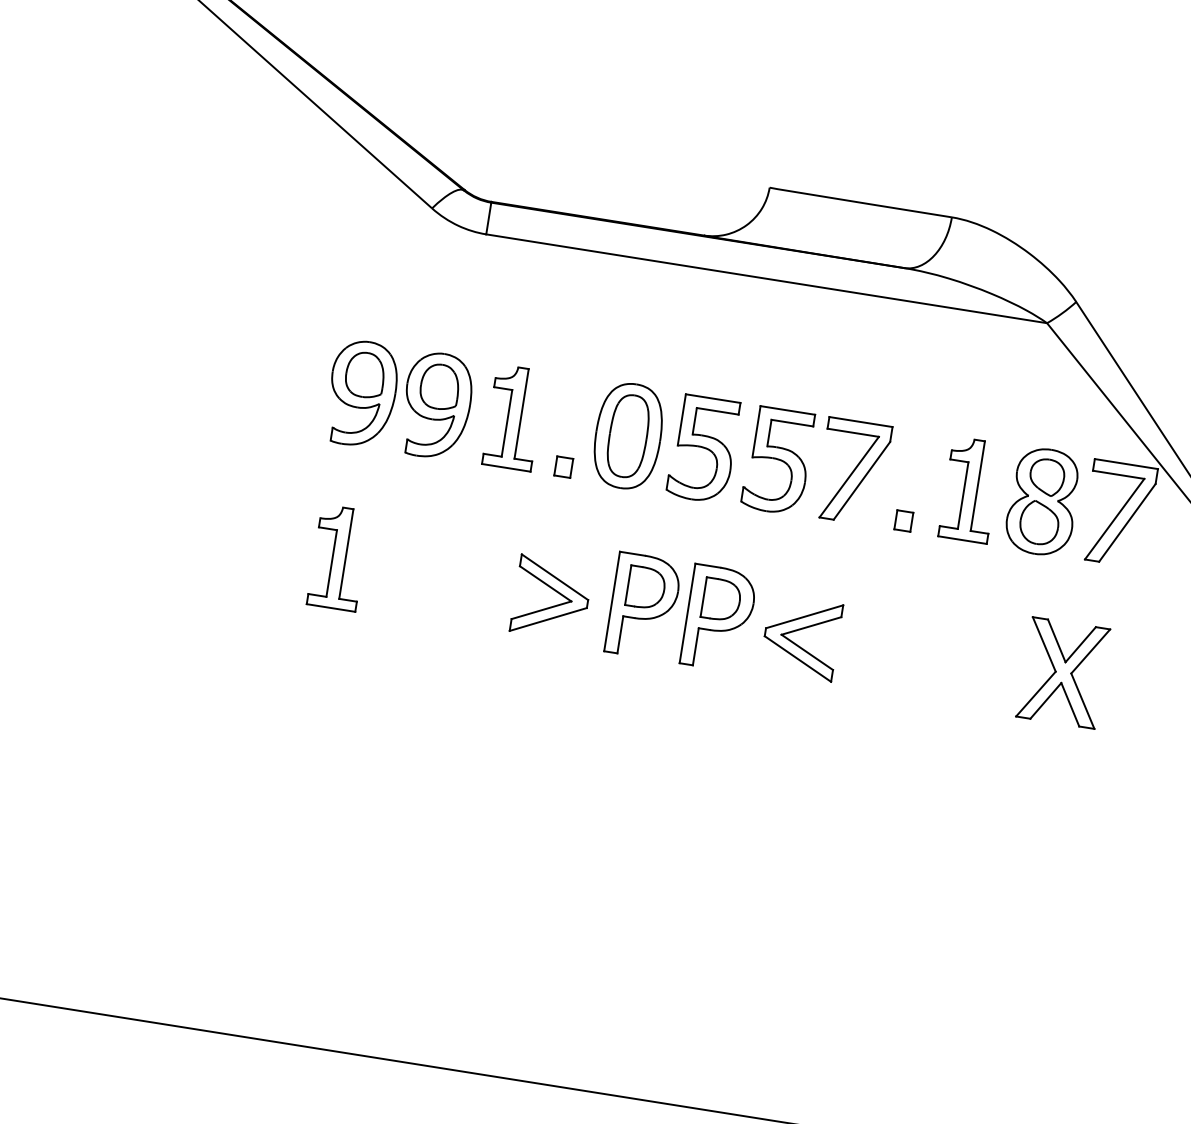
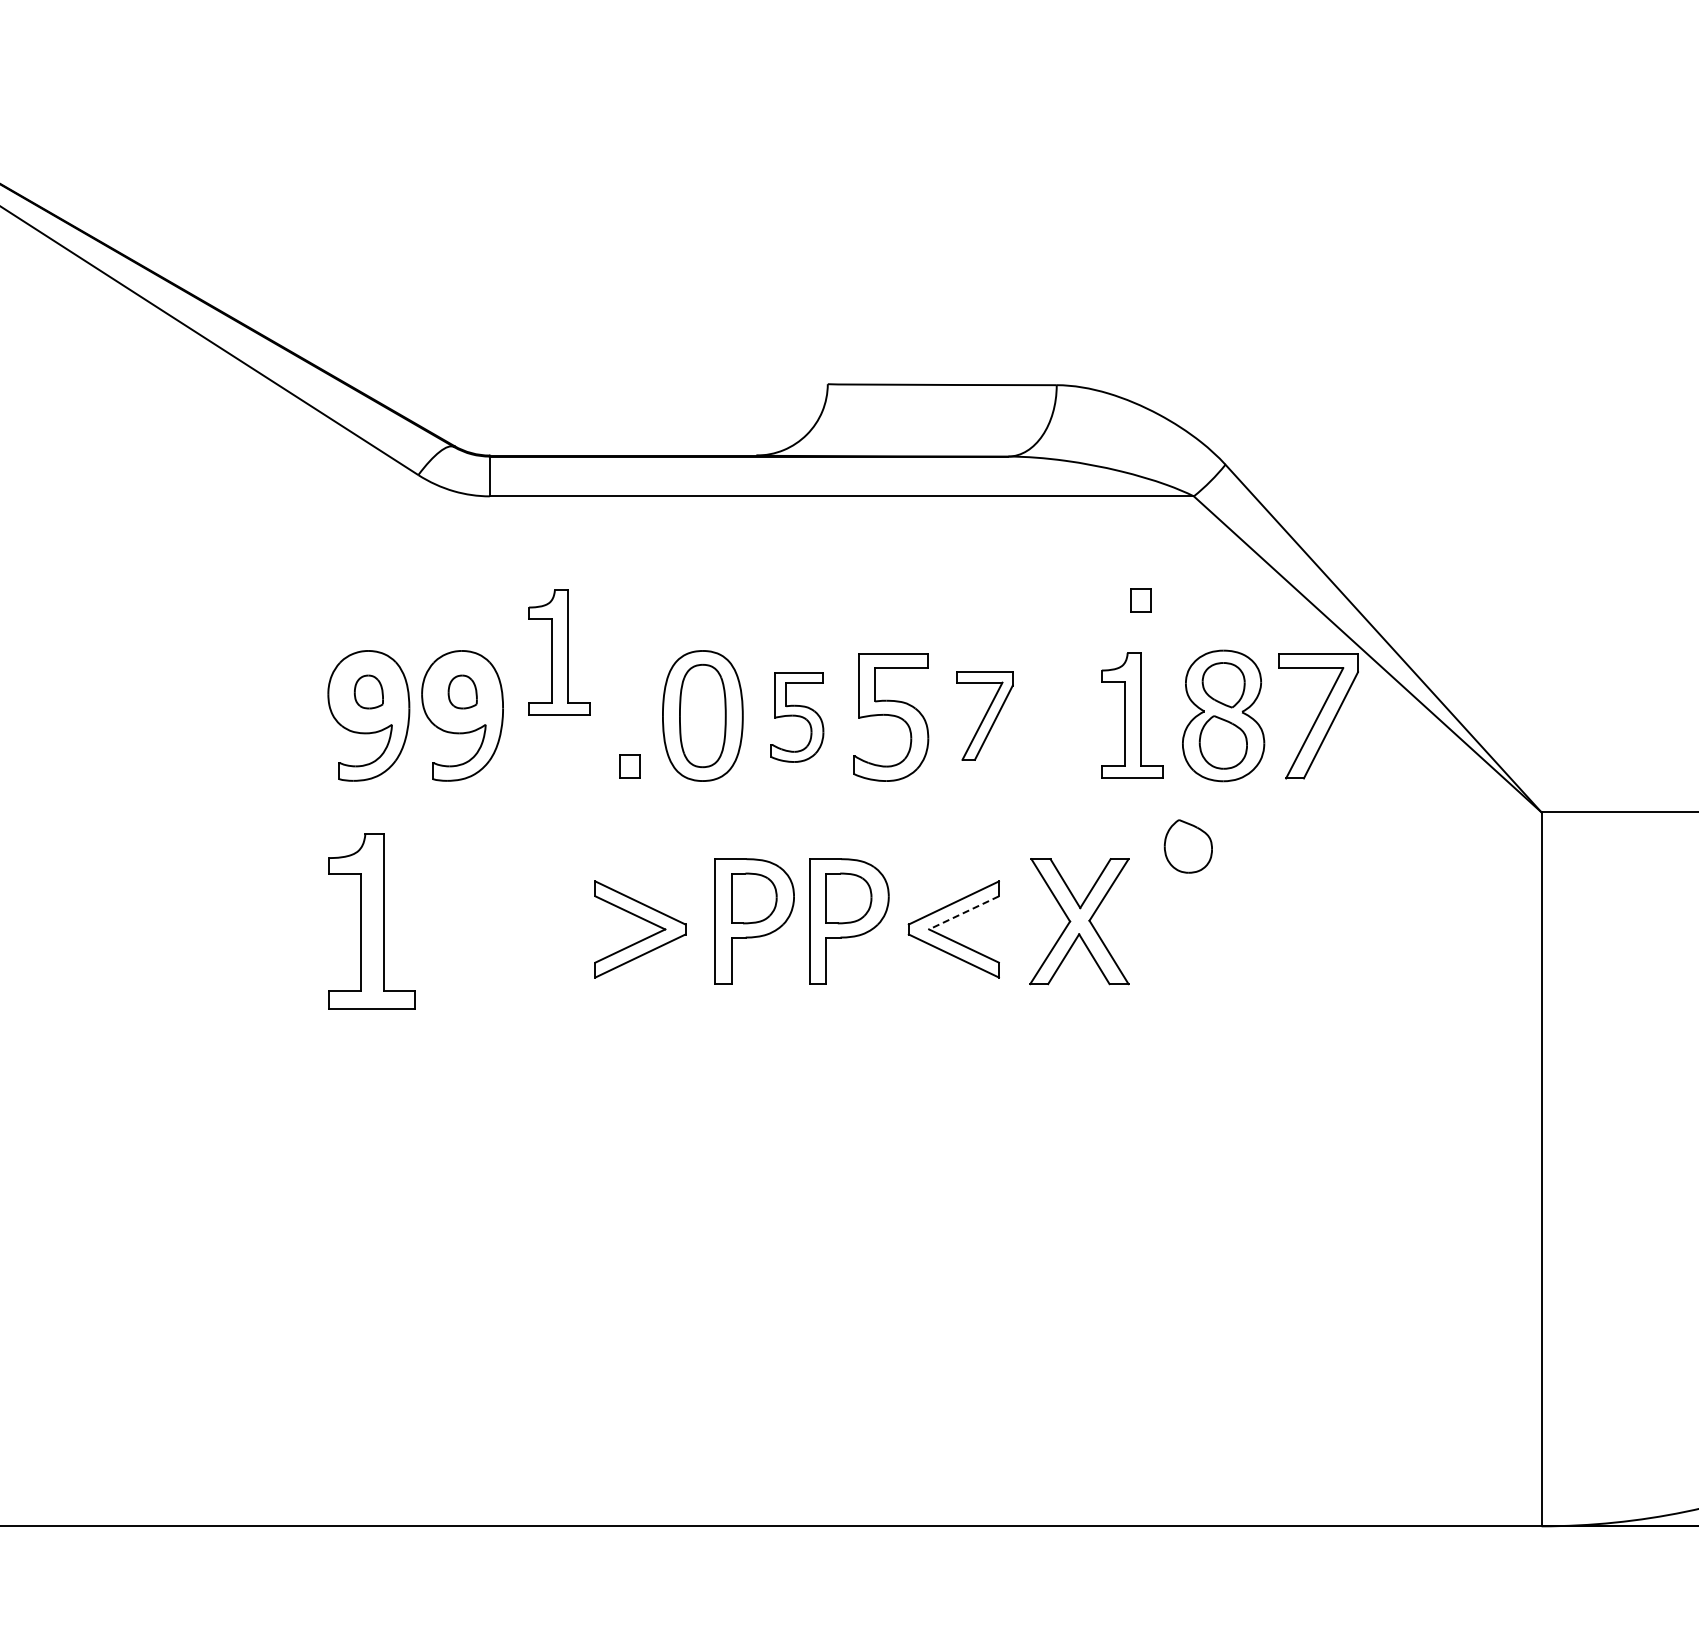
part: (365, 374) -> (368, 691), size x0.6
part: (439, 386) -> (462, 691), size x0.6
part: (514, 417) -> (559, 652), moved
part: (703, 449) -> (797, 717), size x0.7
part: (852, 472) -> (984, 716), size x0.7
part: (903, 521) -> (1140, 600), moved
part: (339, 558) -> (372, 921), size x1.4
part: (997, 601) -> (1187, 846), added
line: (811, 625) -> (964, 912), solid -> dashed
part: (1063, 672) -> (1079, 921), moved

